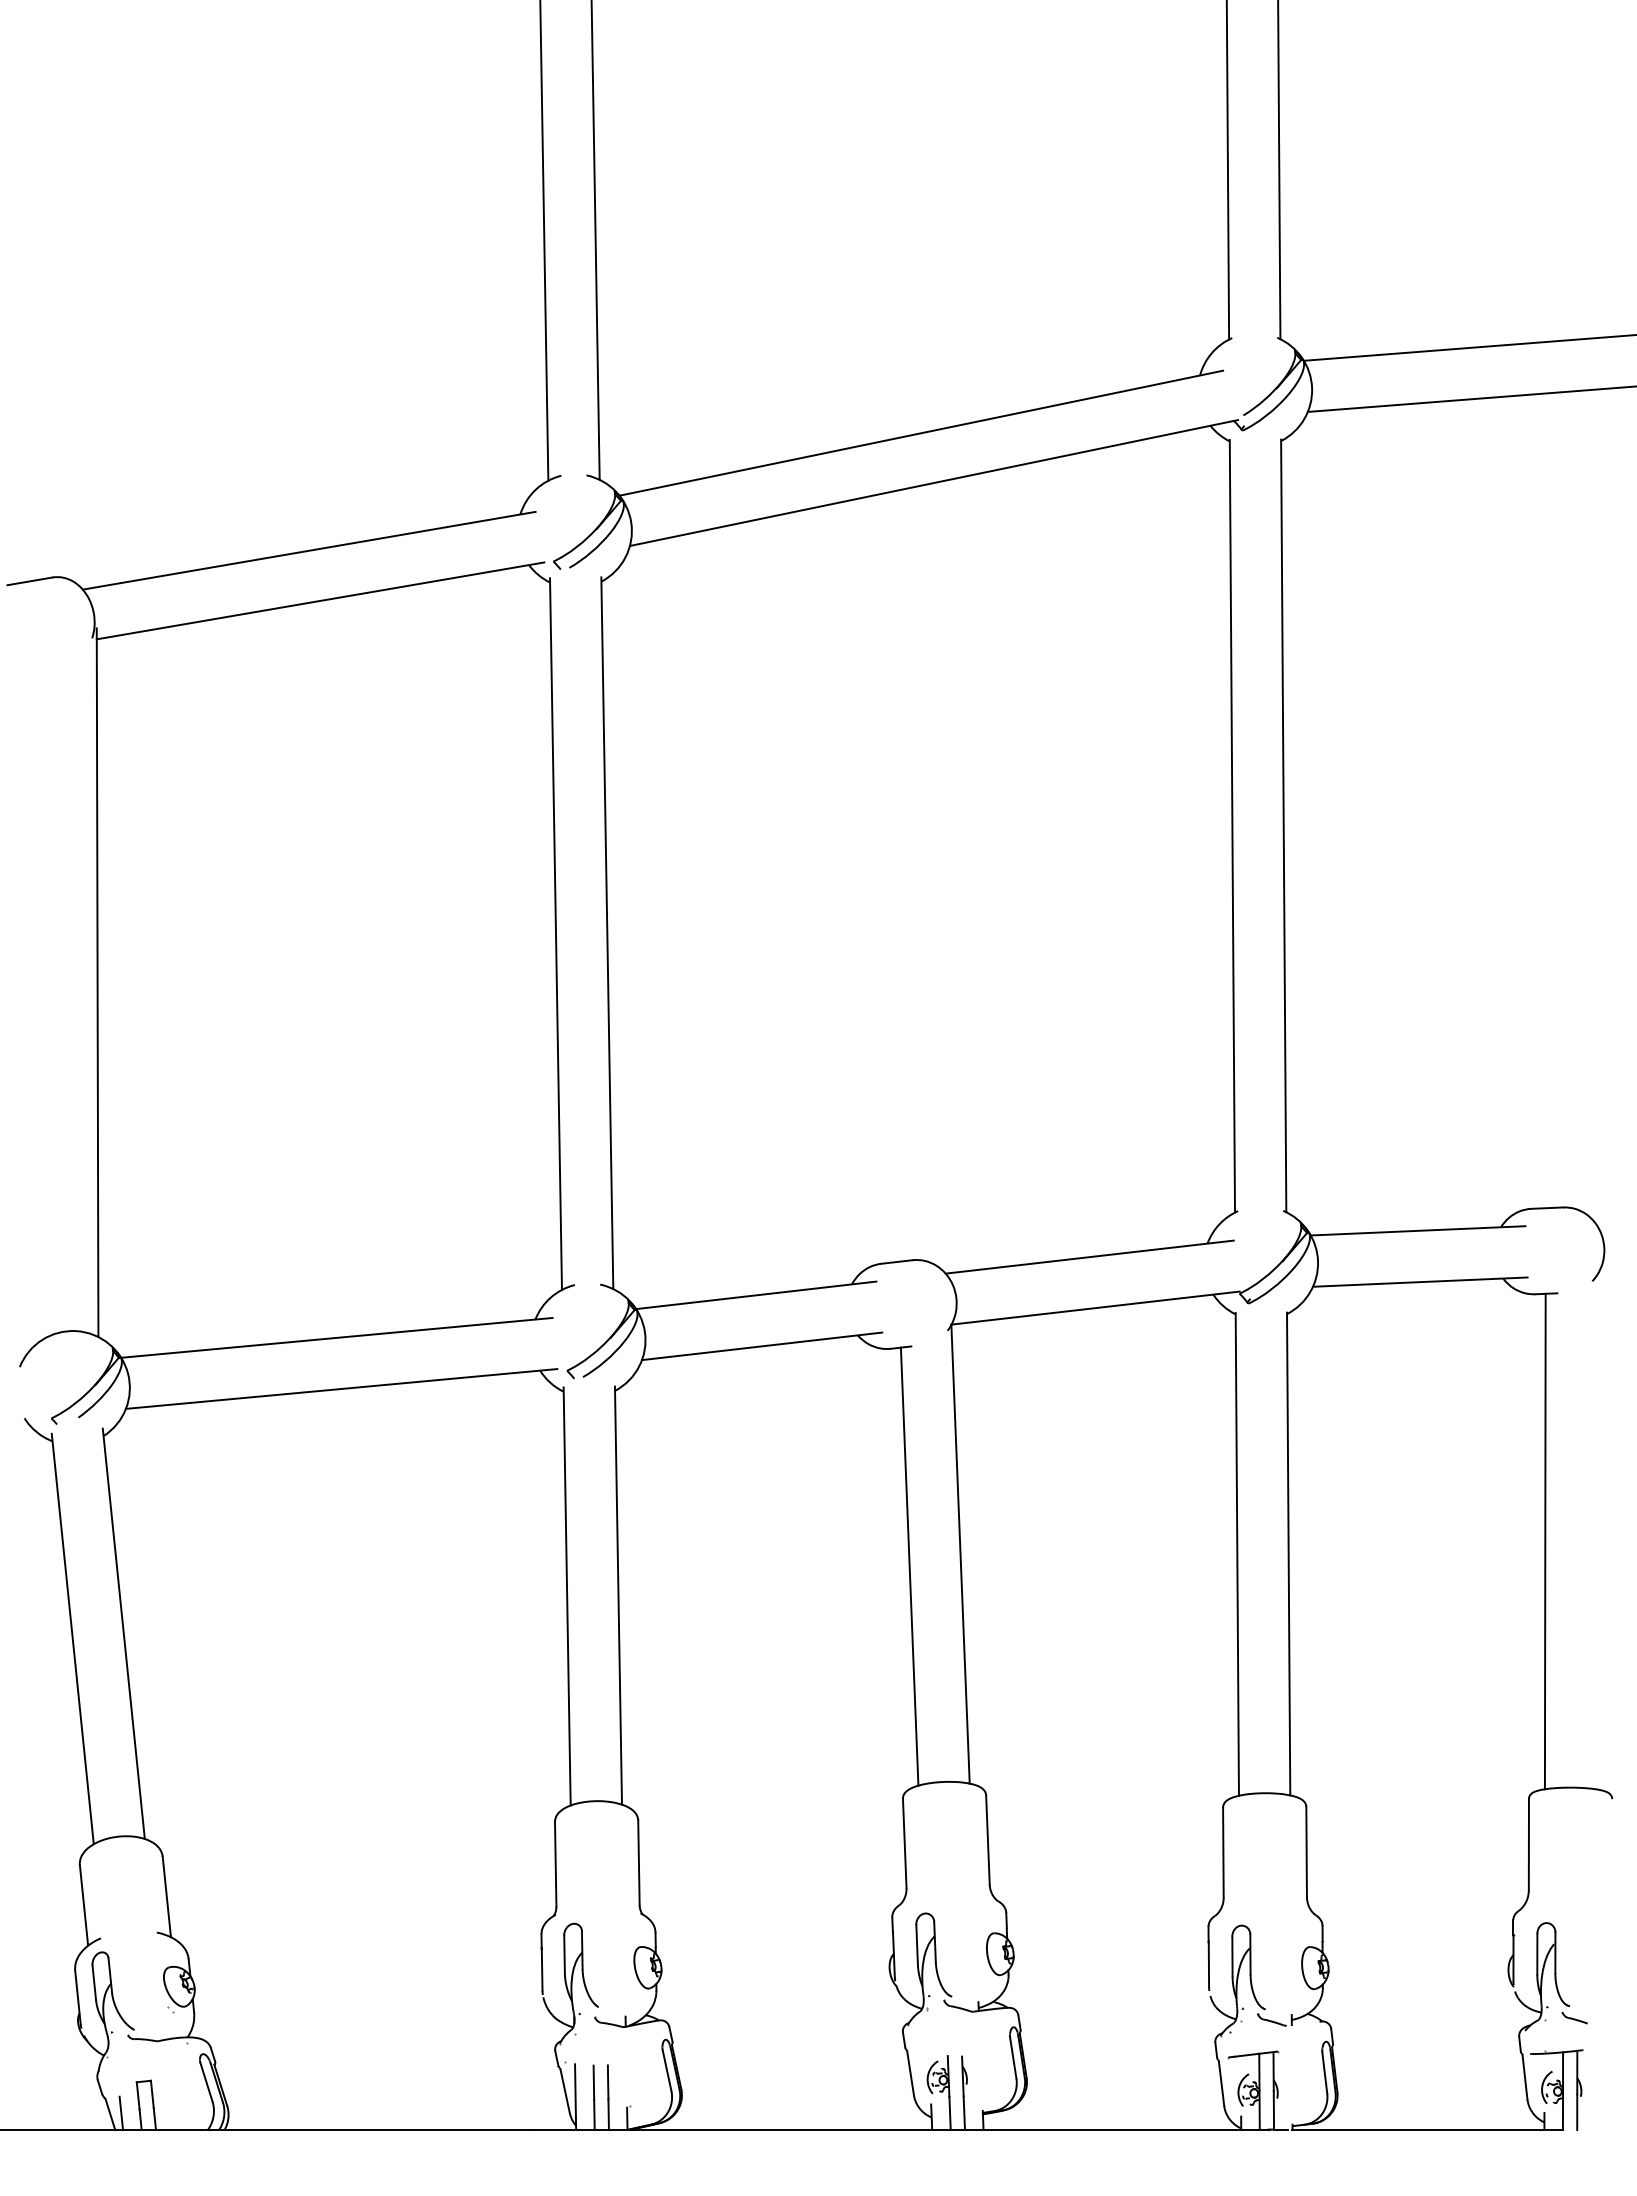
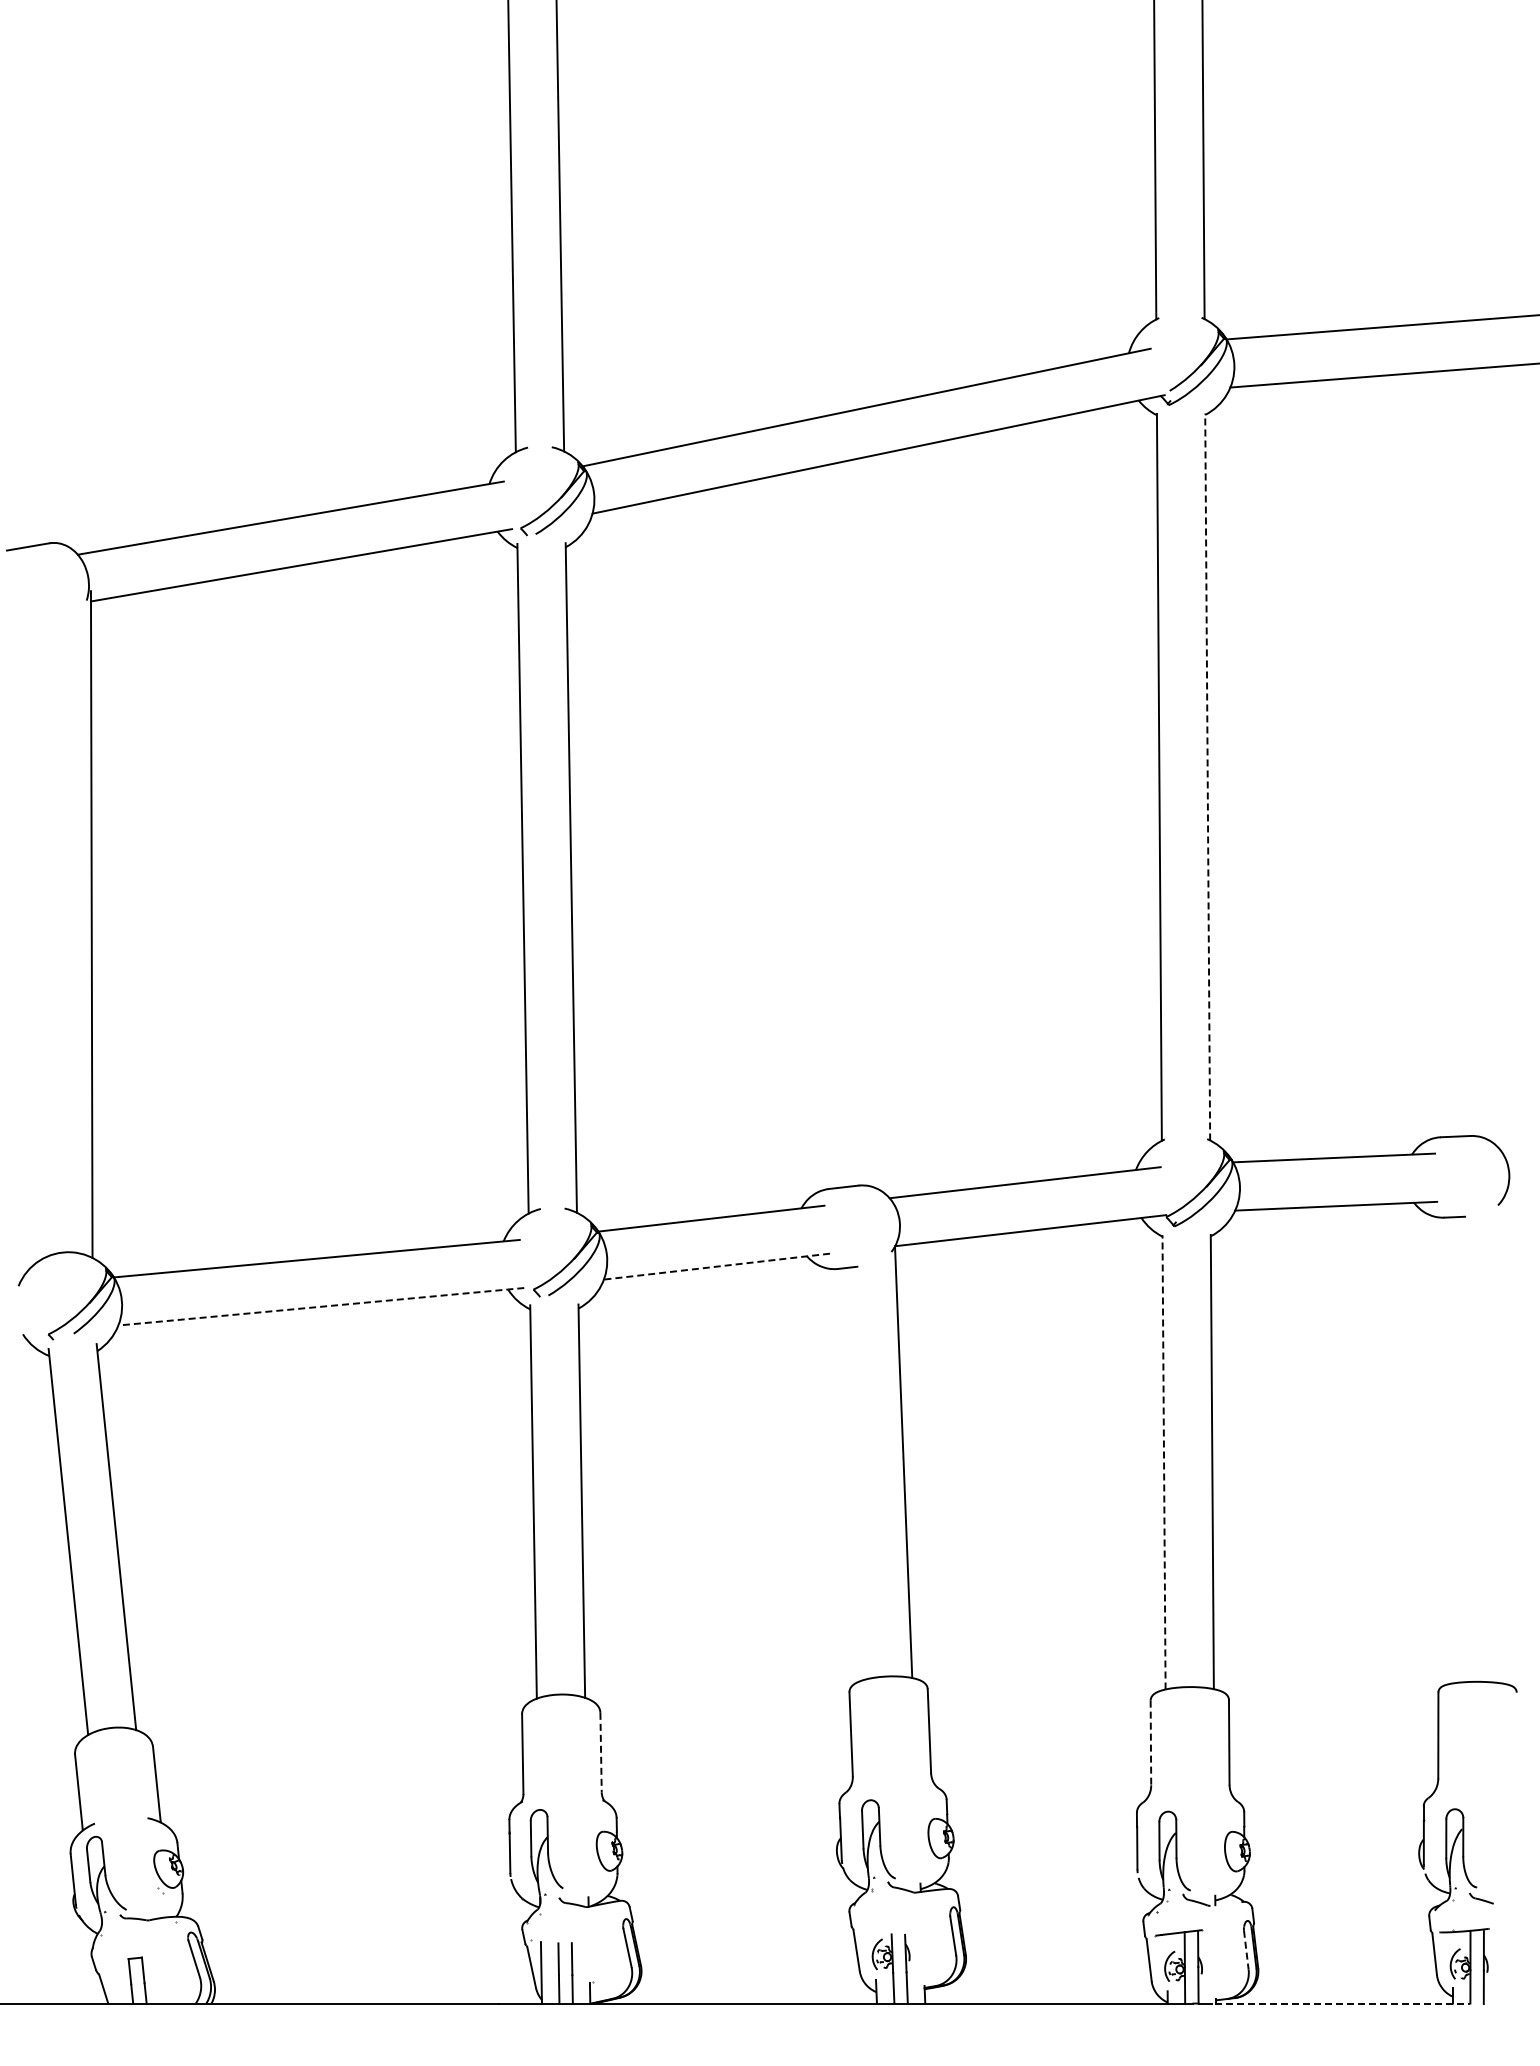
line: (1283, 825) -> (1207, 776), solid -> dashed
line: (761, 1346) -> (716, 1266), solid -> dashed
line: (341, 1388) -> (321, 1306), solid -> dashed
line: (1544, 1541) -> (1453, 1450), removed
line: (1237, 1553) -> (1164, 1461), solid -> dashed
line: (909, 1566) -> (855, 1473), removed
line: (1222, 1853) -> (1150, 1743), solid -> dashed
line: (639, 1862) -> (601, 1752), solid -> dashed
line: (1324, 2073) -> (1246, 1950), solid -> dashed
line: (120, 2112) -> (113, 1987), removed
line: (1427, 2129) -> (1342, 2003), solid -> dashed

